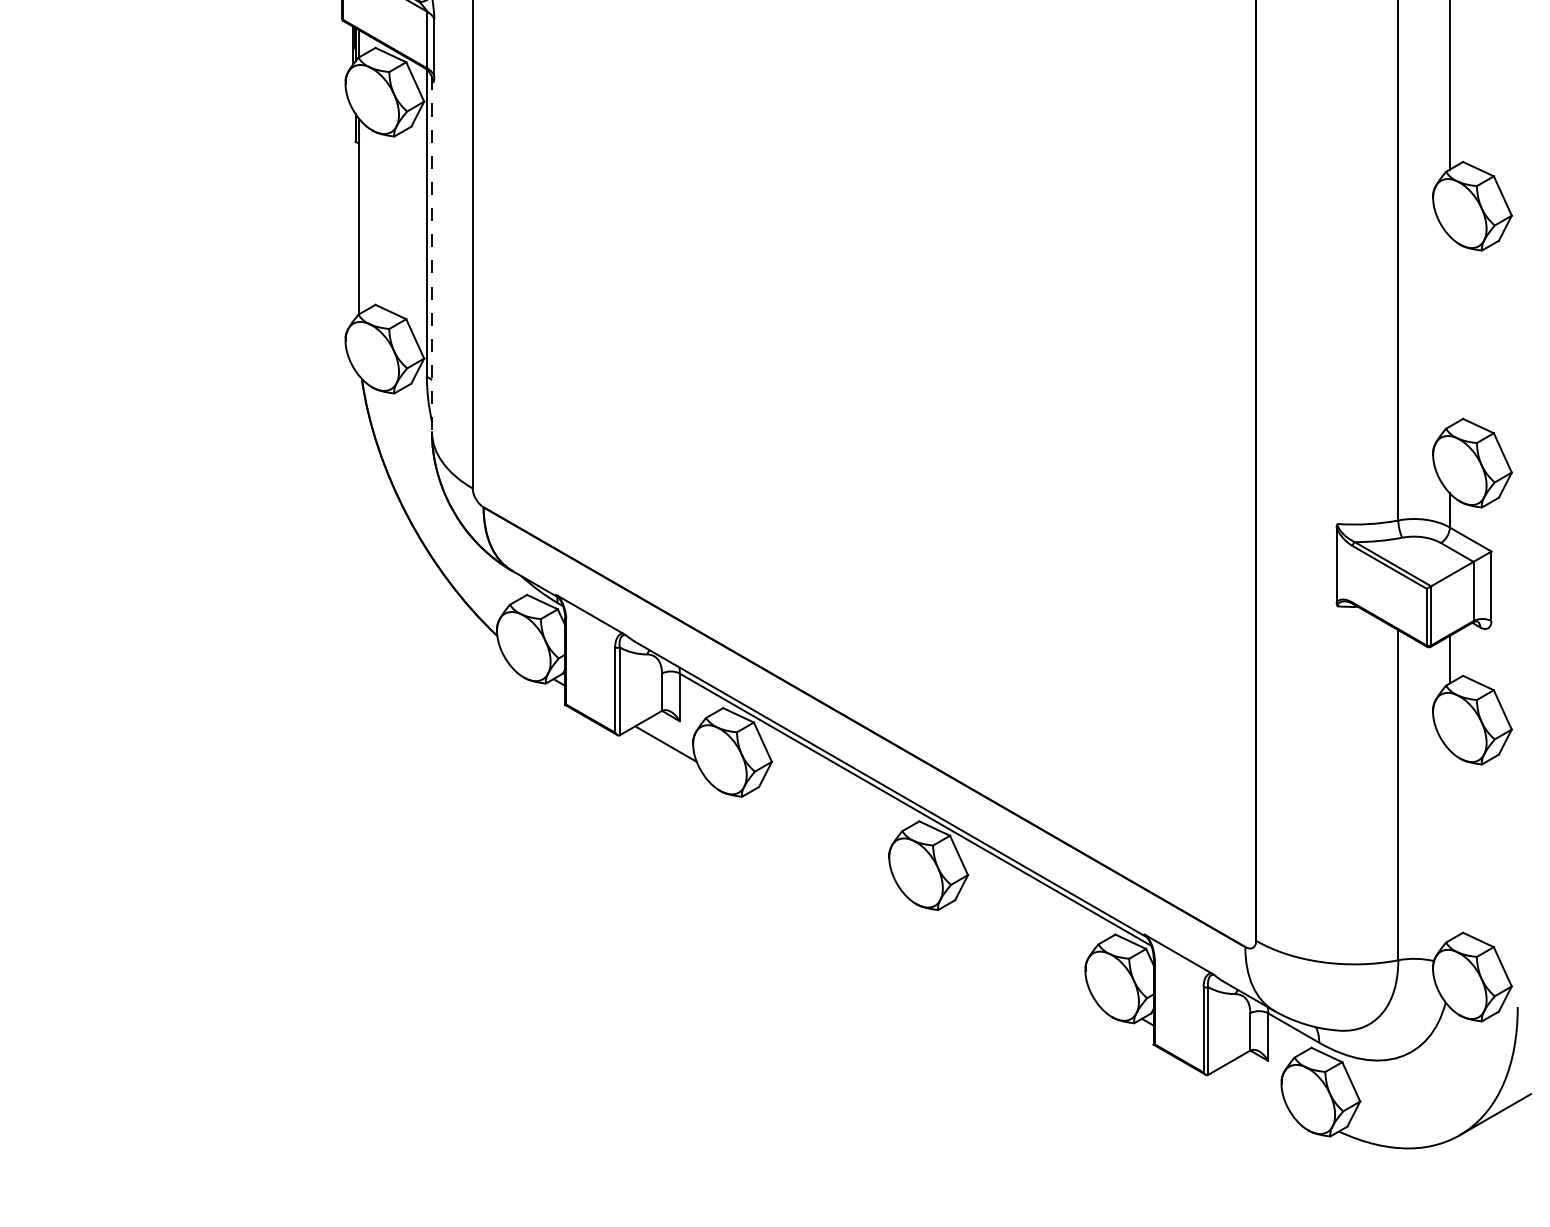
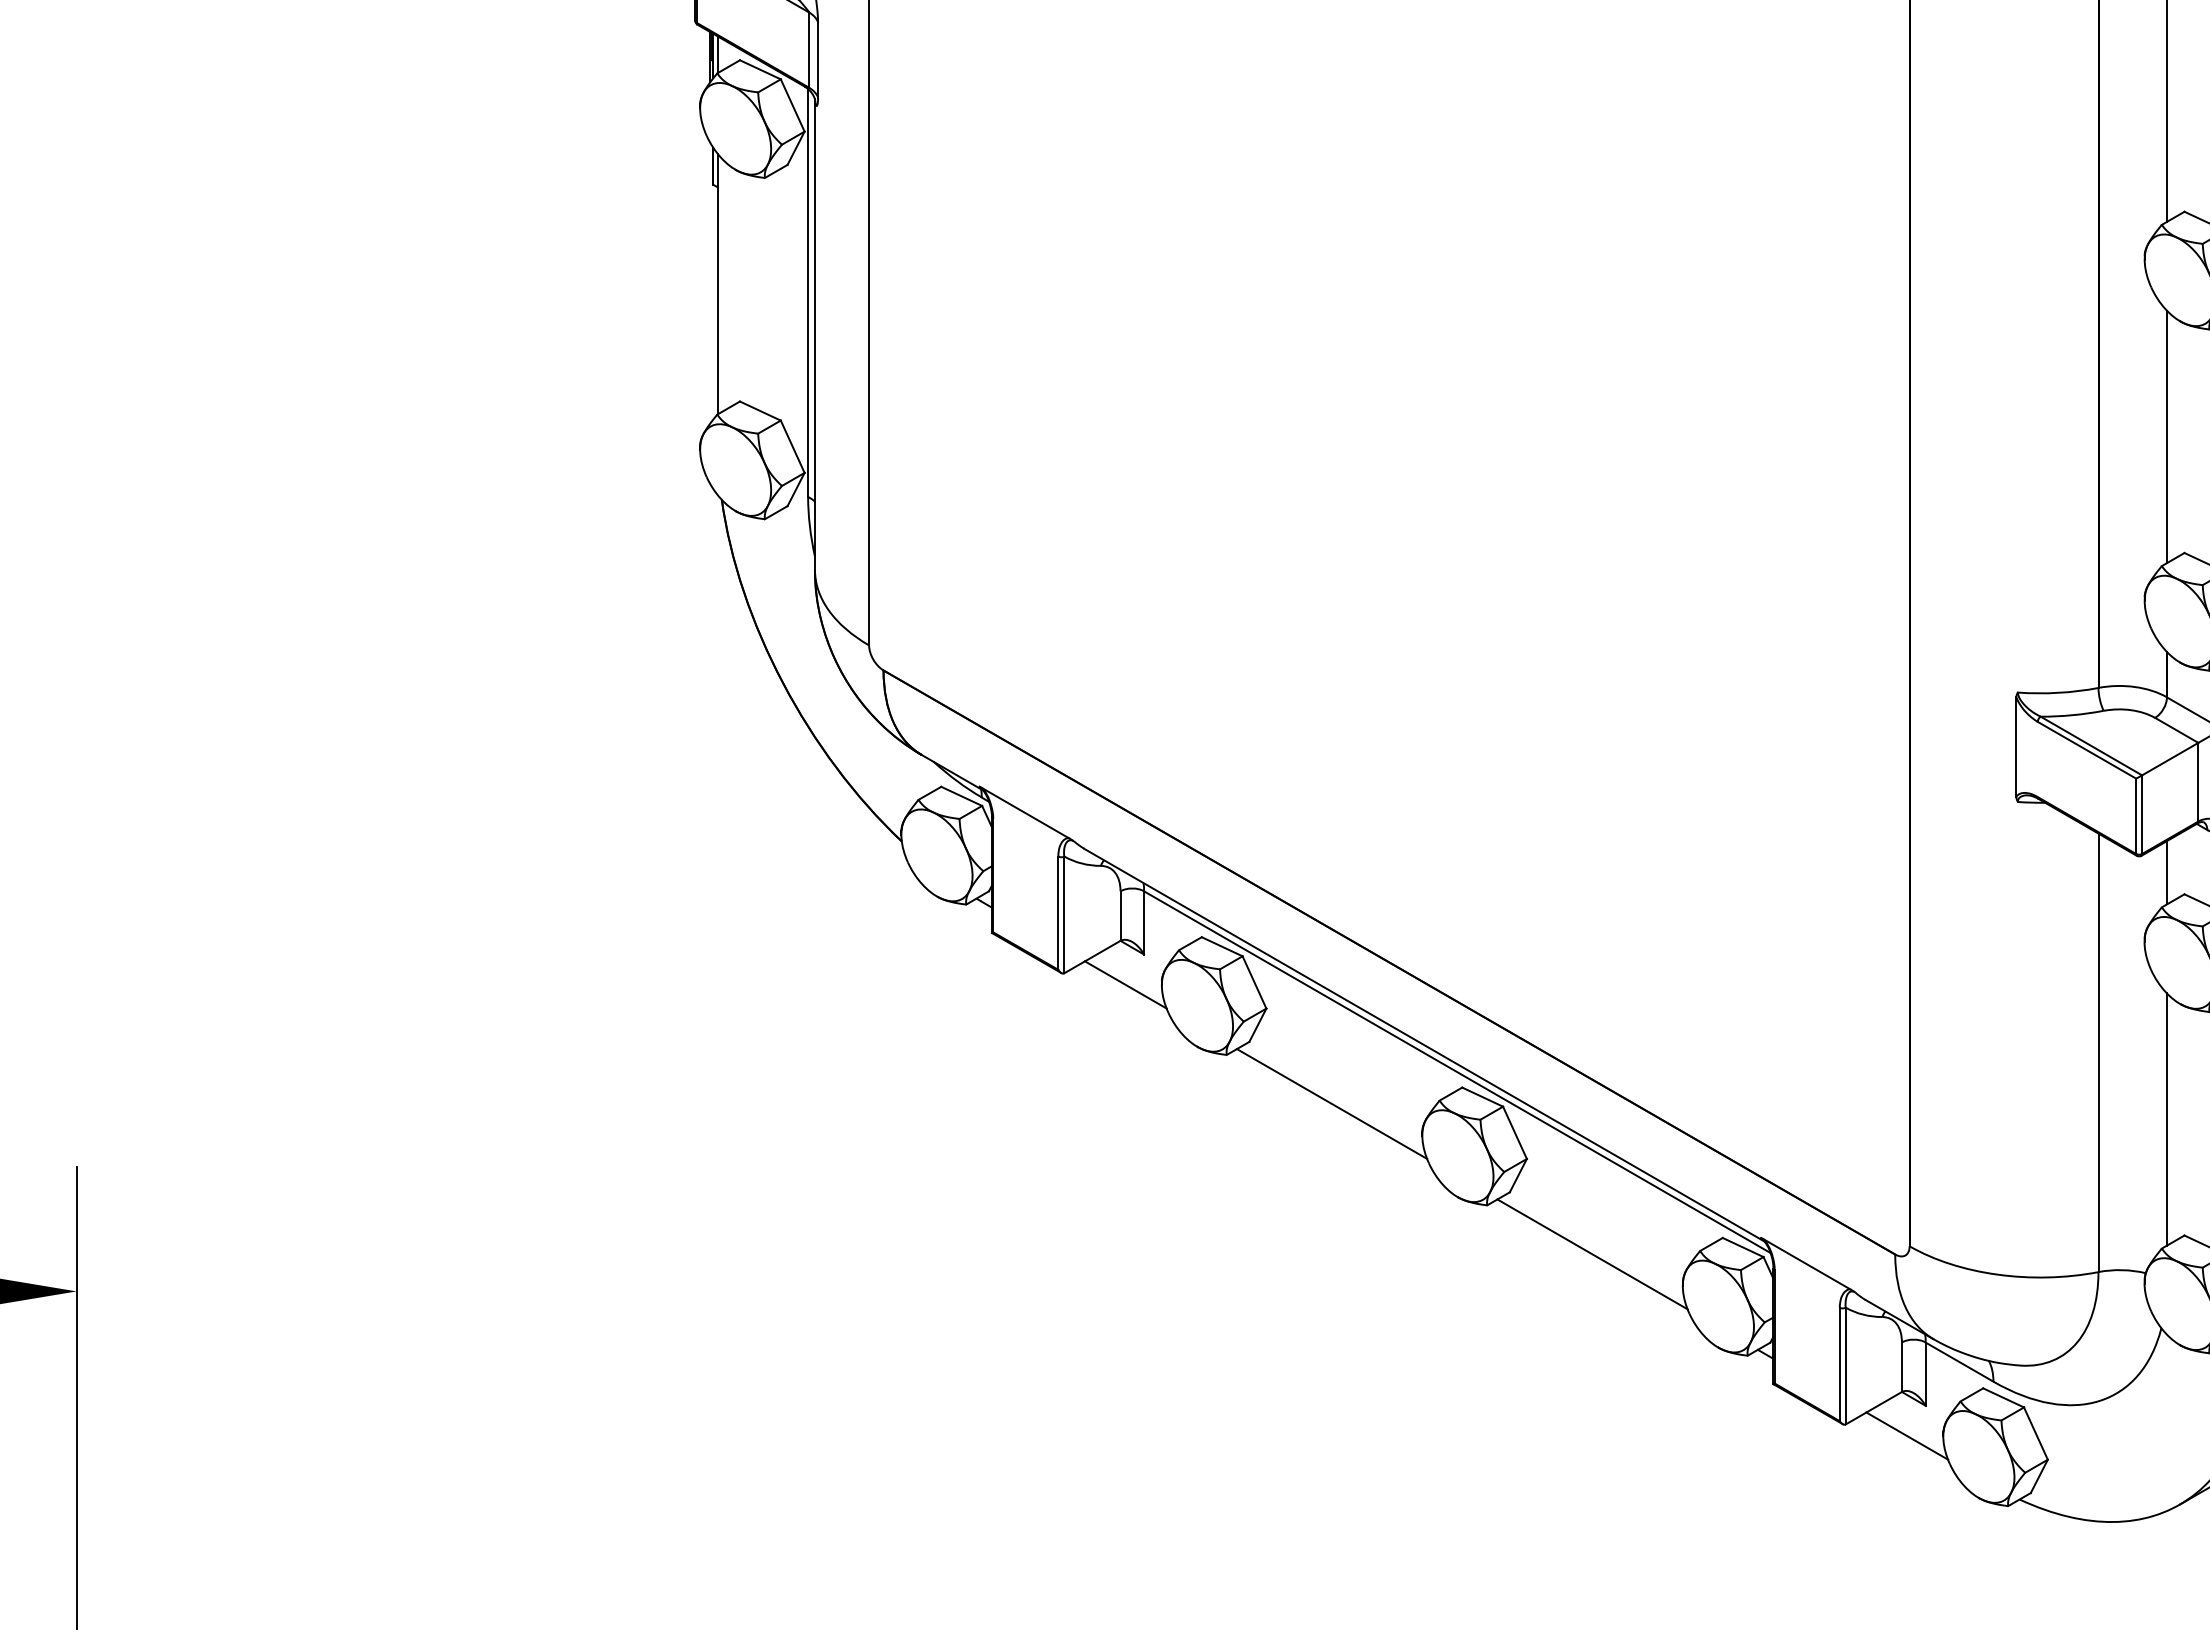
line: (431, 255) -> (814, 335), dashed -> solid
line: (1449, 331) -> (2166, 436), added
line: (820, 833) -> (1331, 1103), added
line: (1449, 845) -> (2166, 1119), added
line: (1017, 947) -> (1592, 1254), added
line: (1254, 1083) -> (1907, 1435), added

